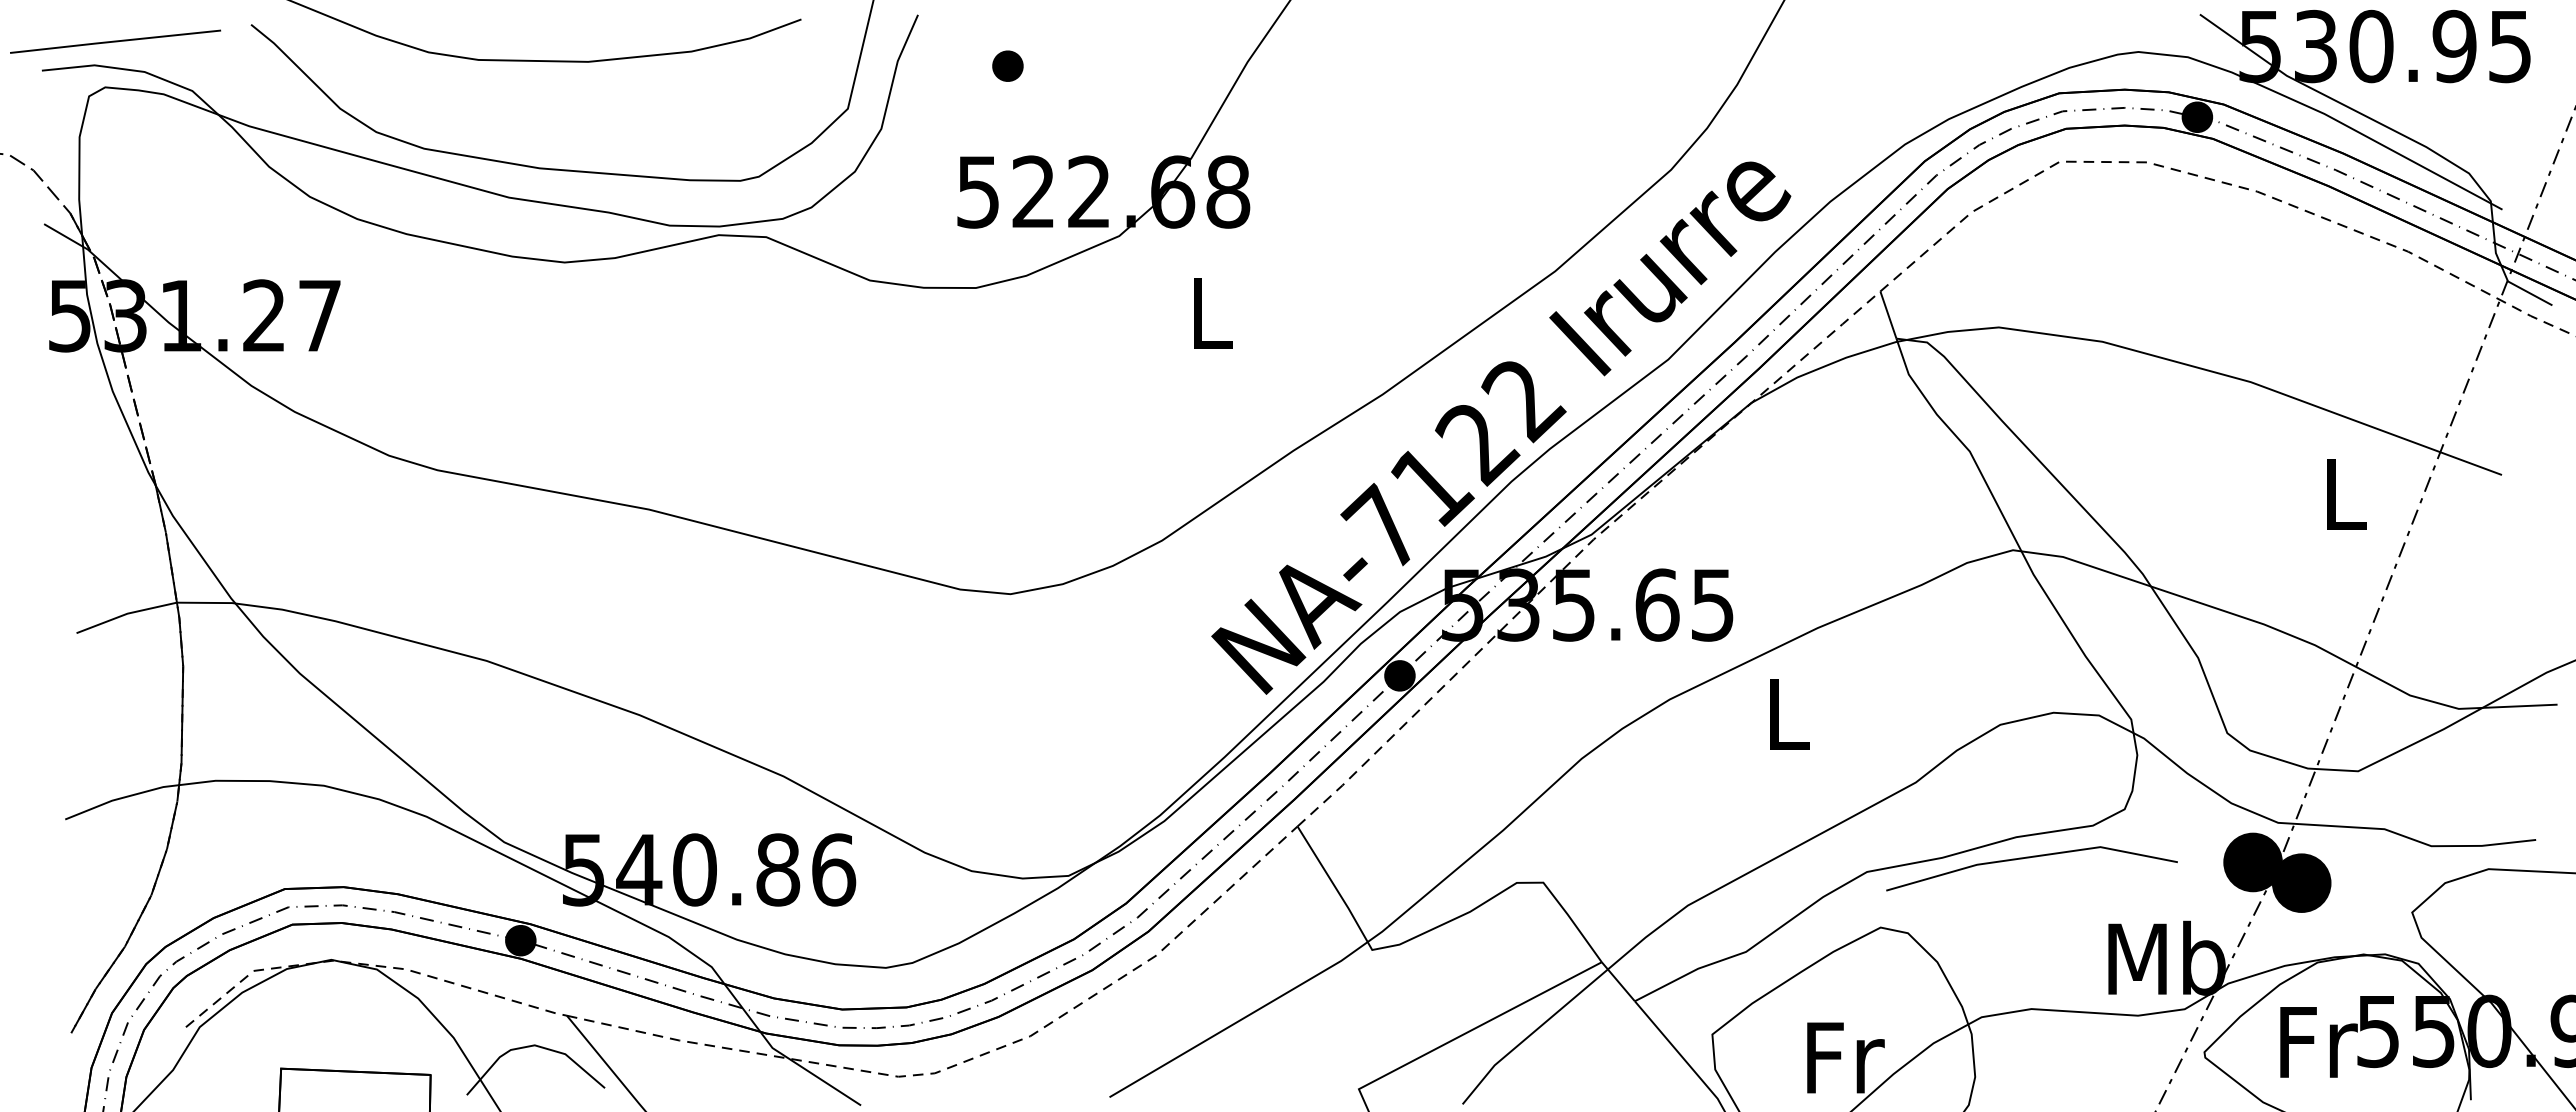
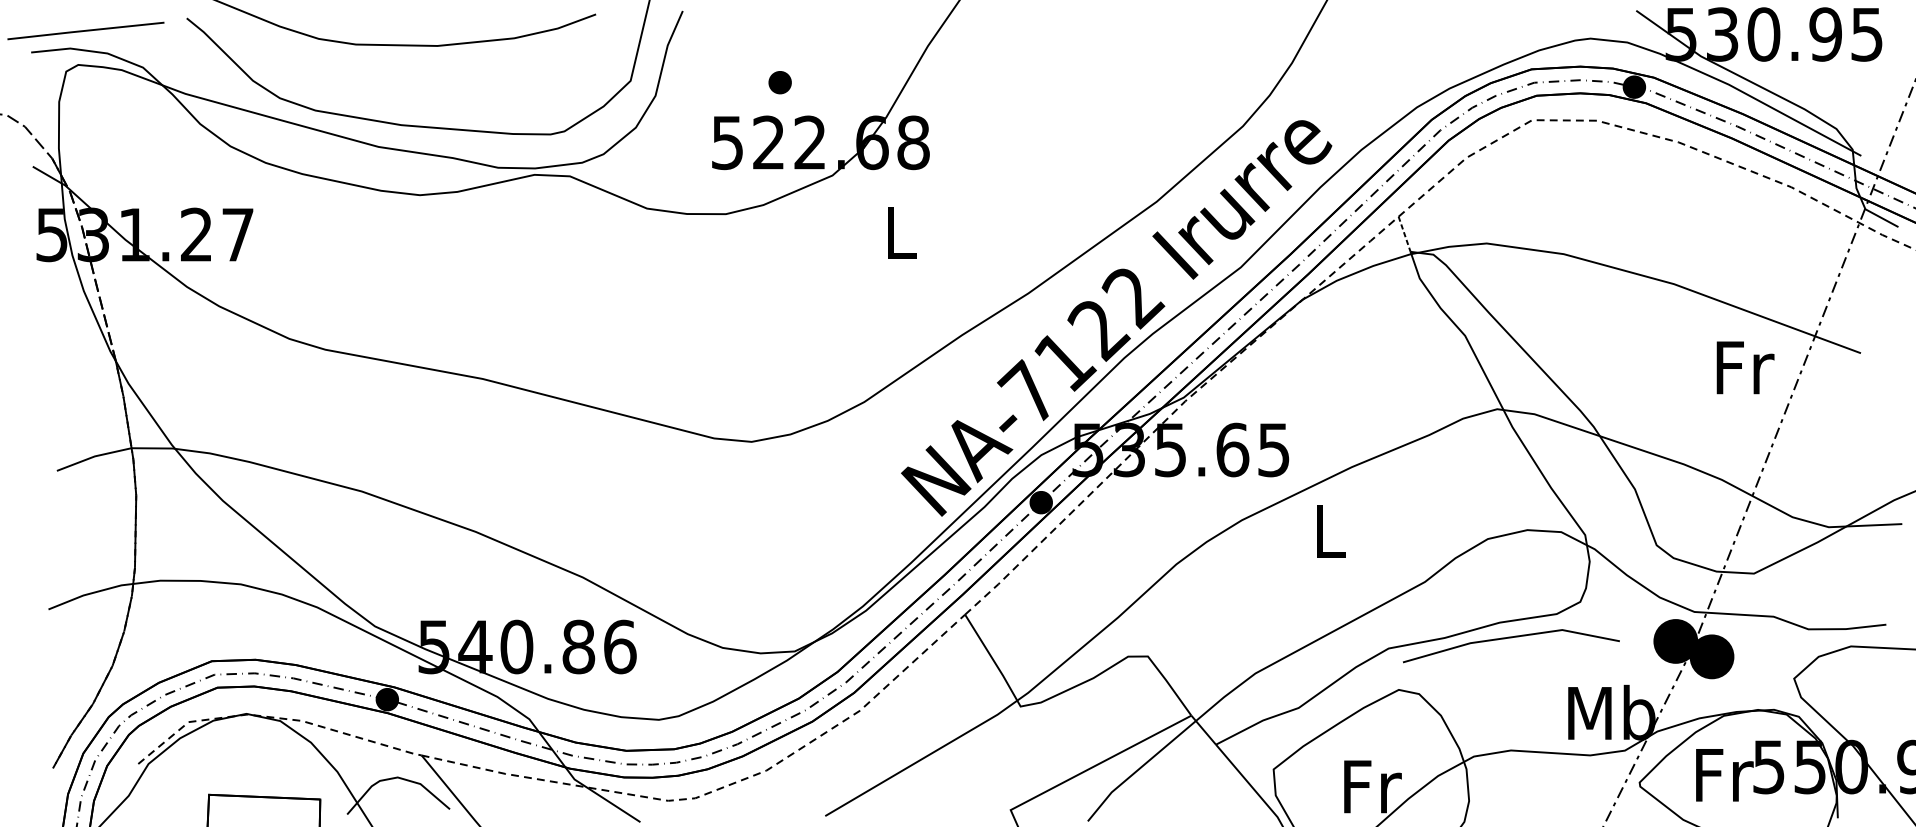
part: (1007, 65) -> (779, 82), moved
line: (1888, 315) -> (1404, 234), solid -> dashed
text: (2346, 494) -> (1745, 367), L -> Fr

